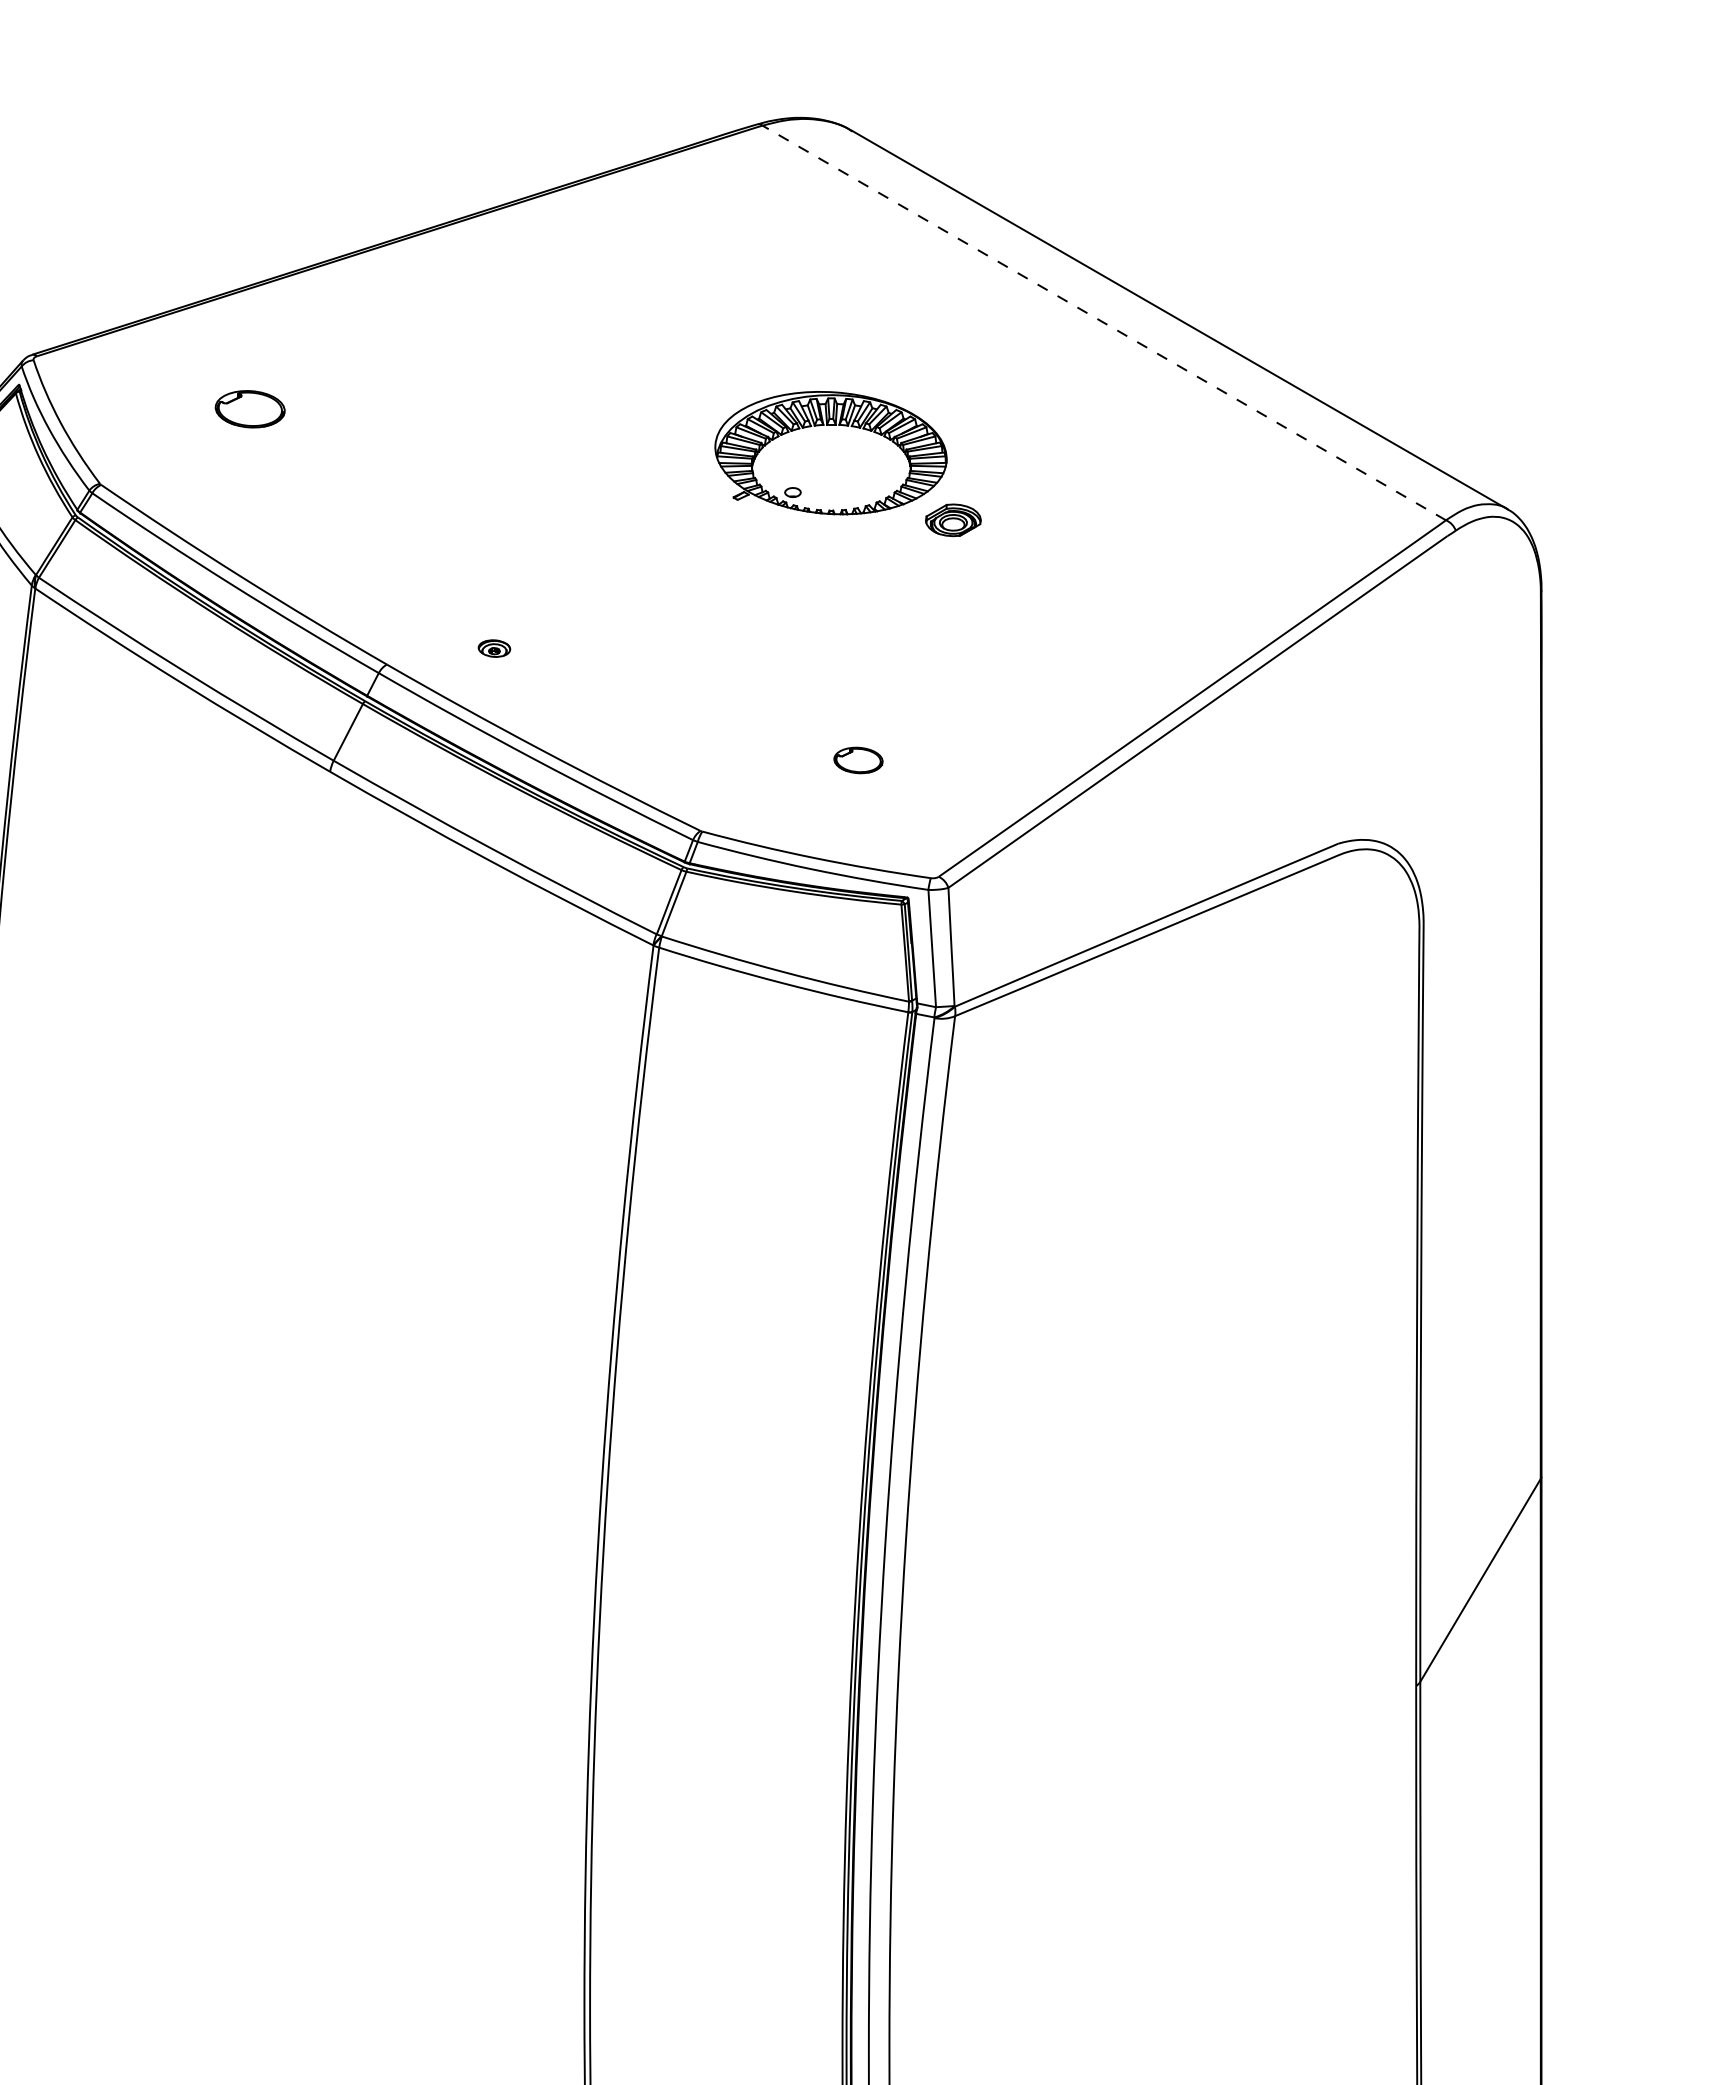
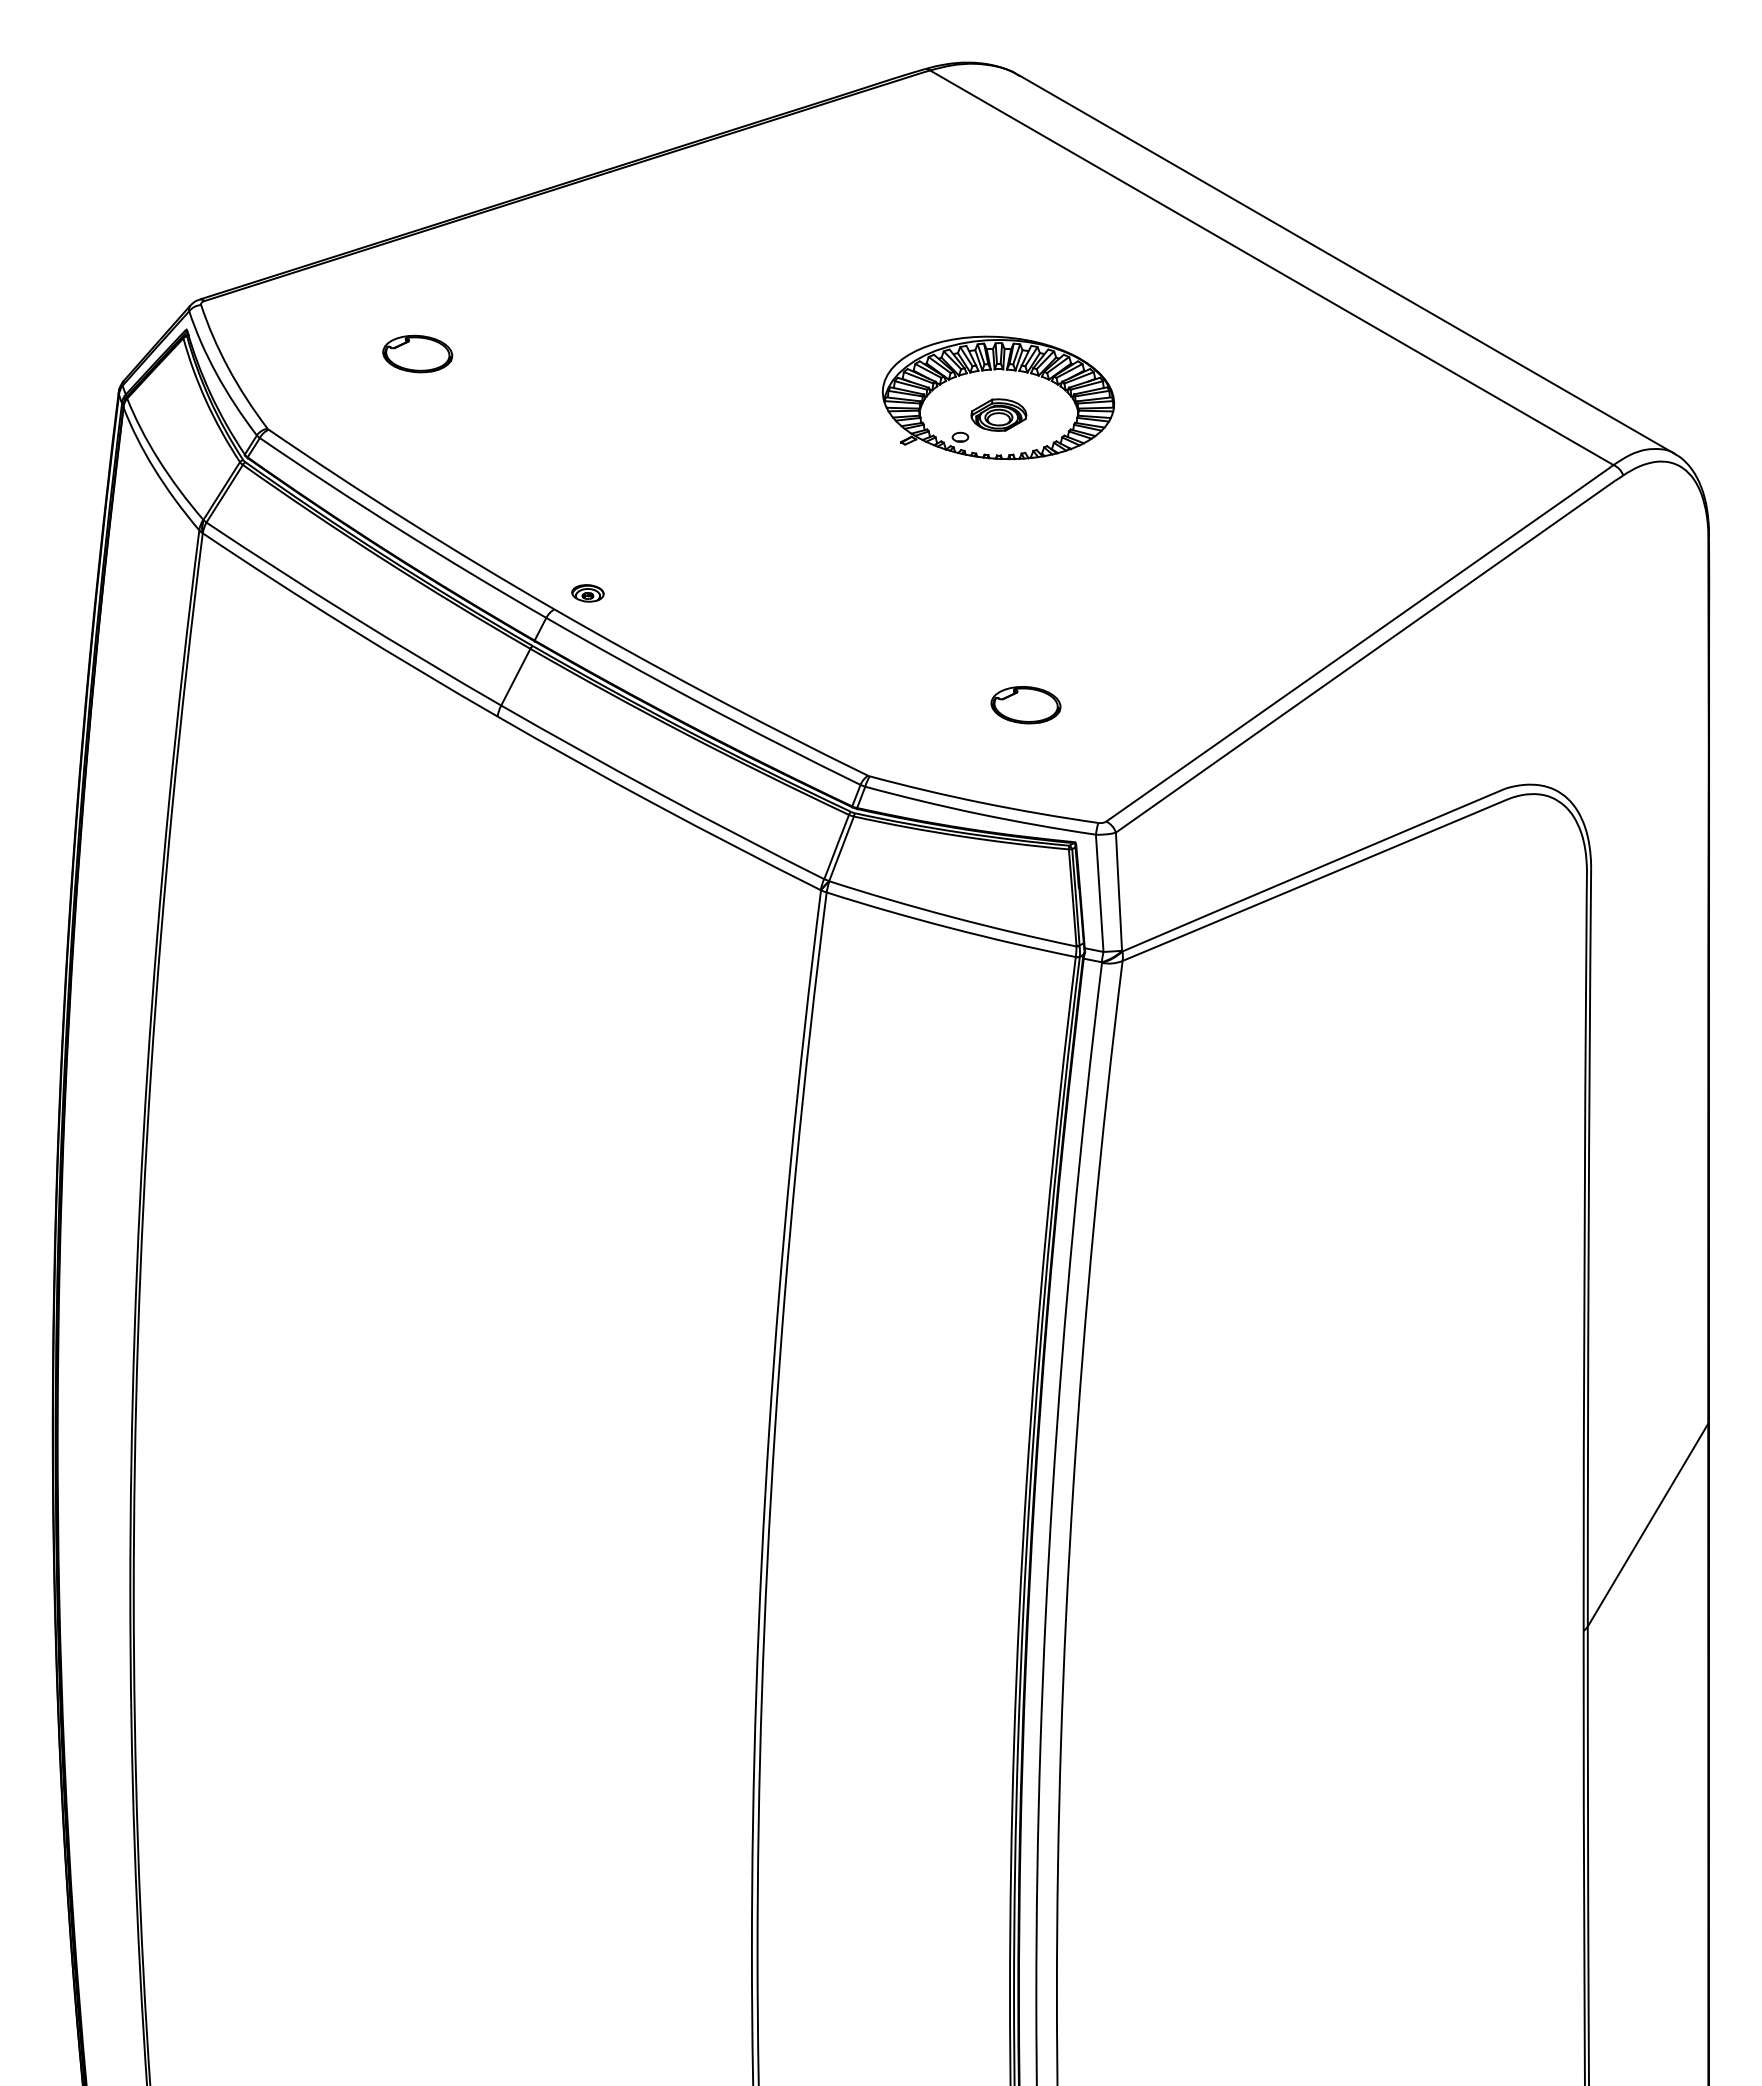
line: (1104, 322) -> (1271, 267), dashed -> solid
part: (953, 519) -> (998, 414), moved
part: (494, 648) -> (587, 593), moved
part: (858, 760) -> (1025, 705), size x1.43

